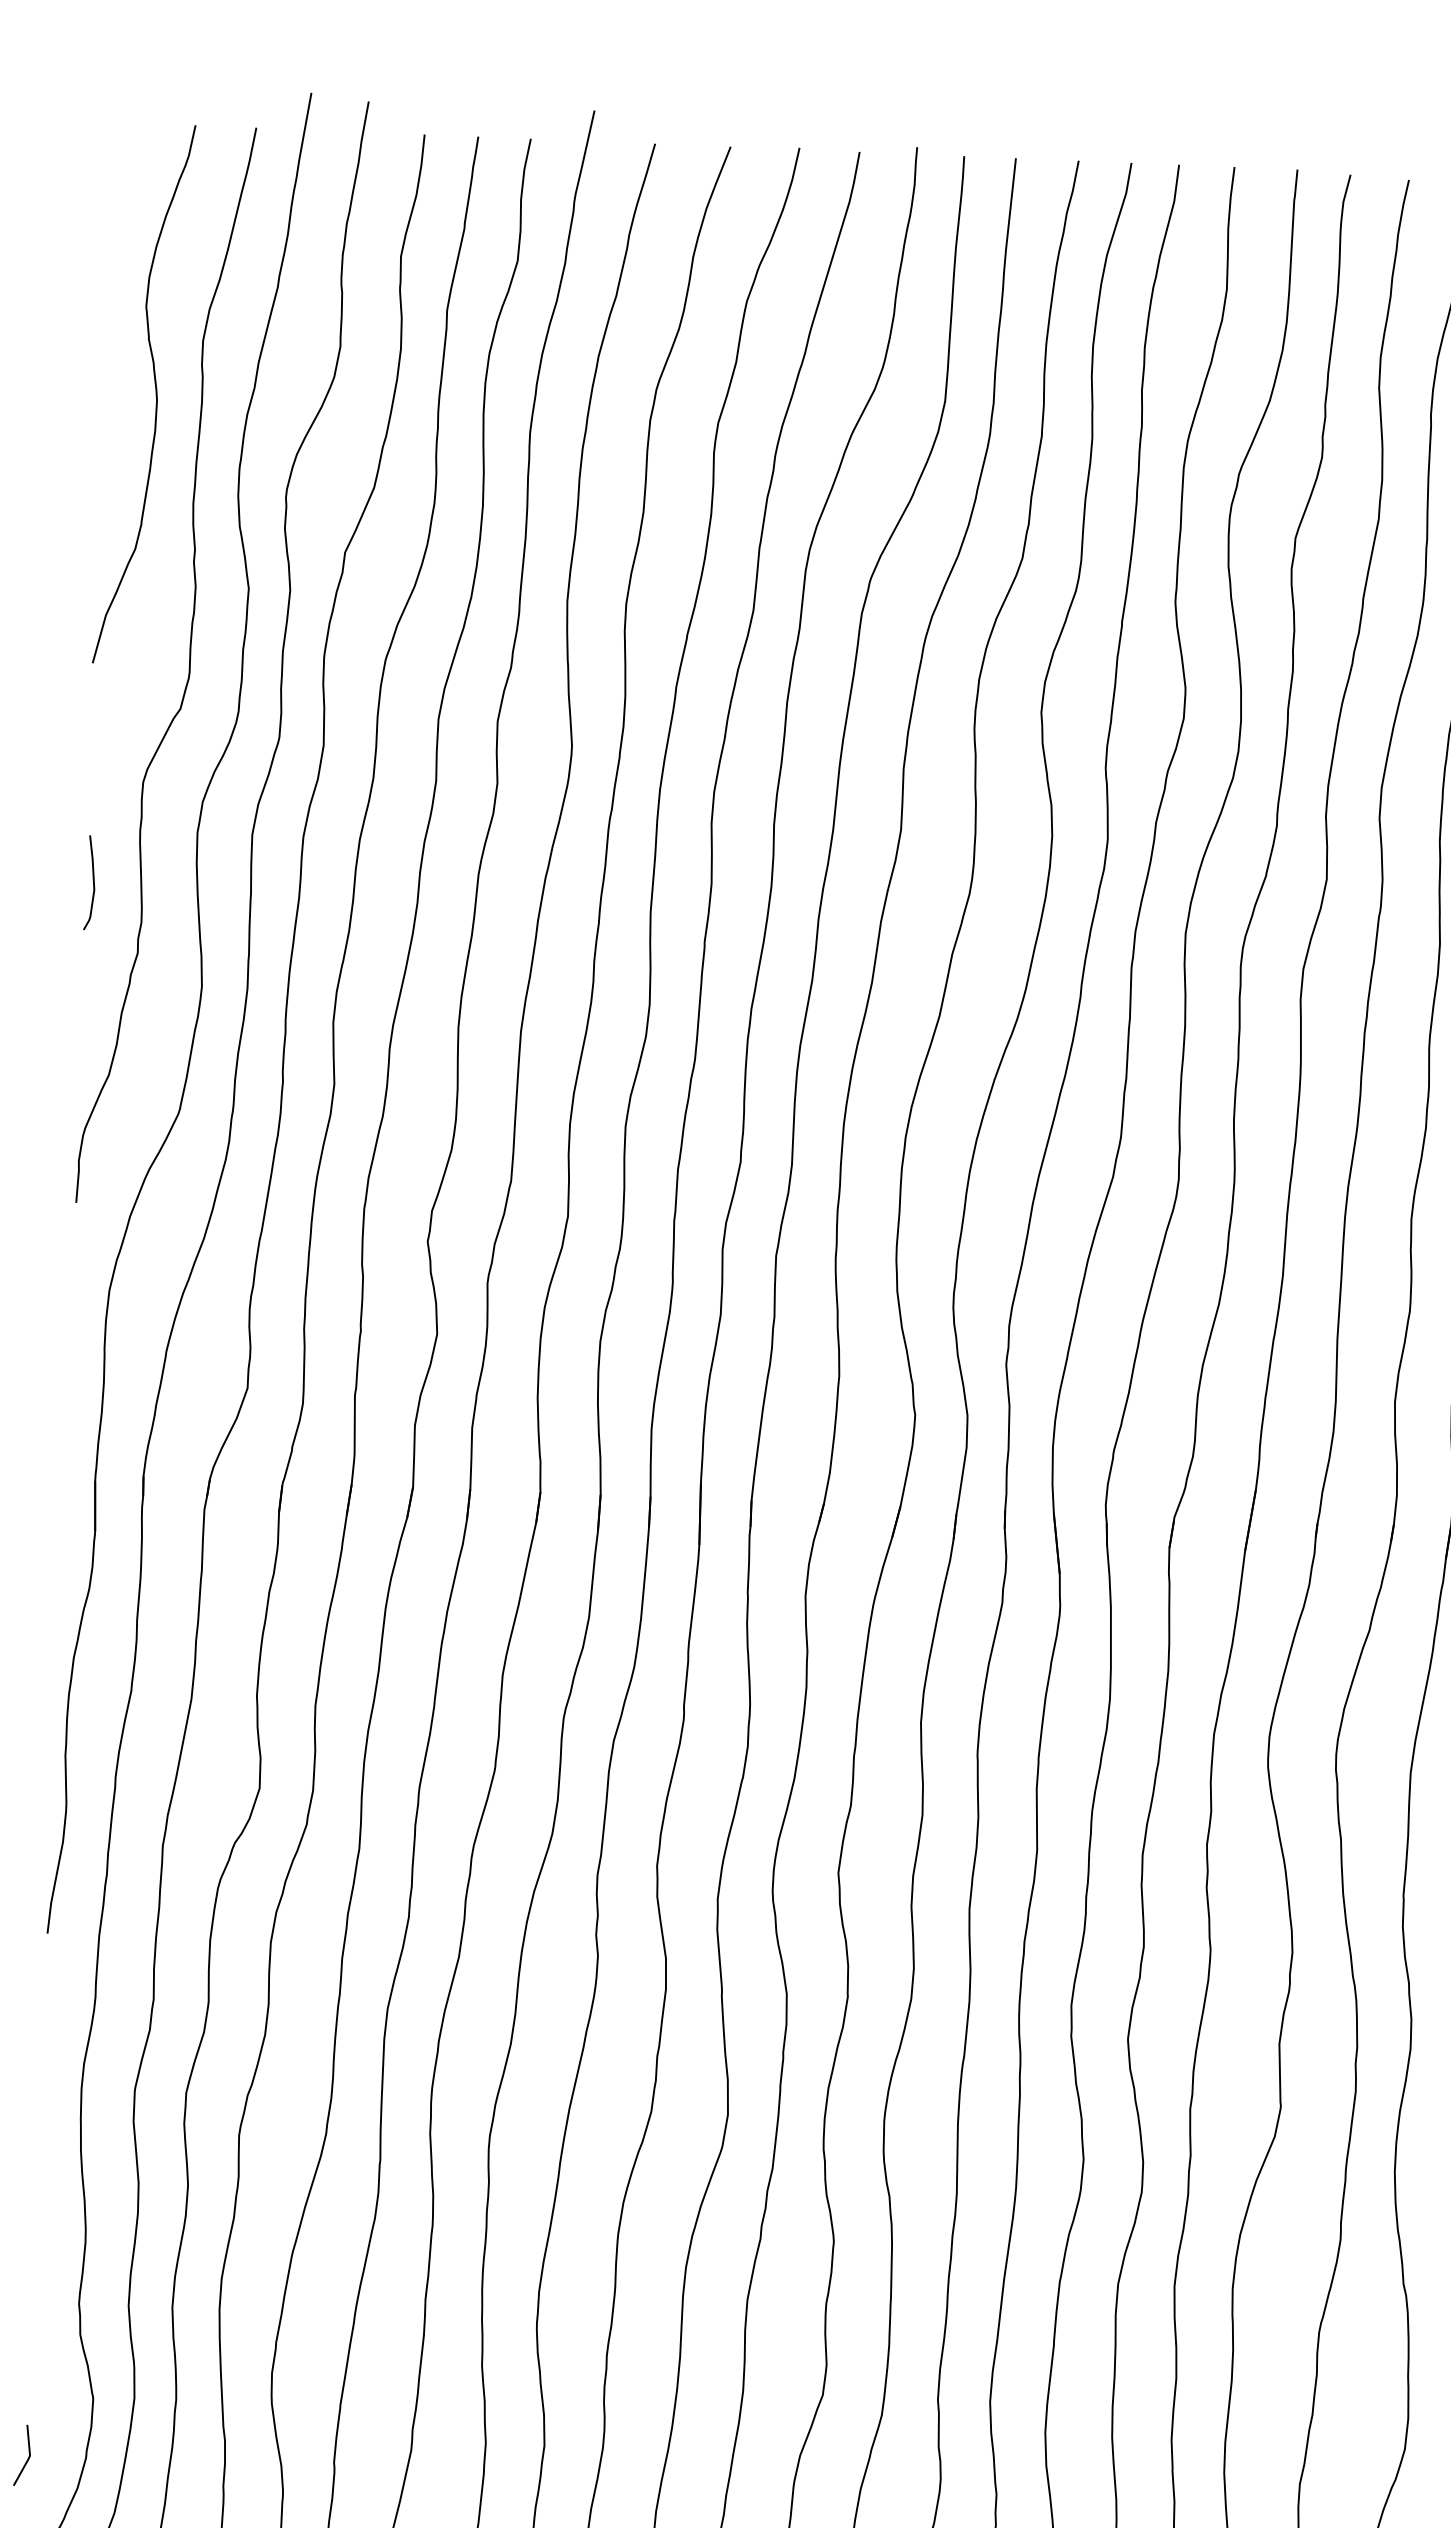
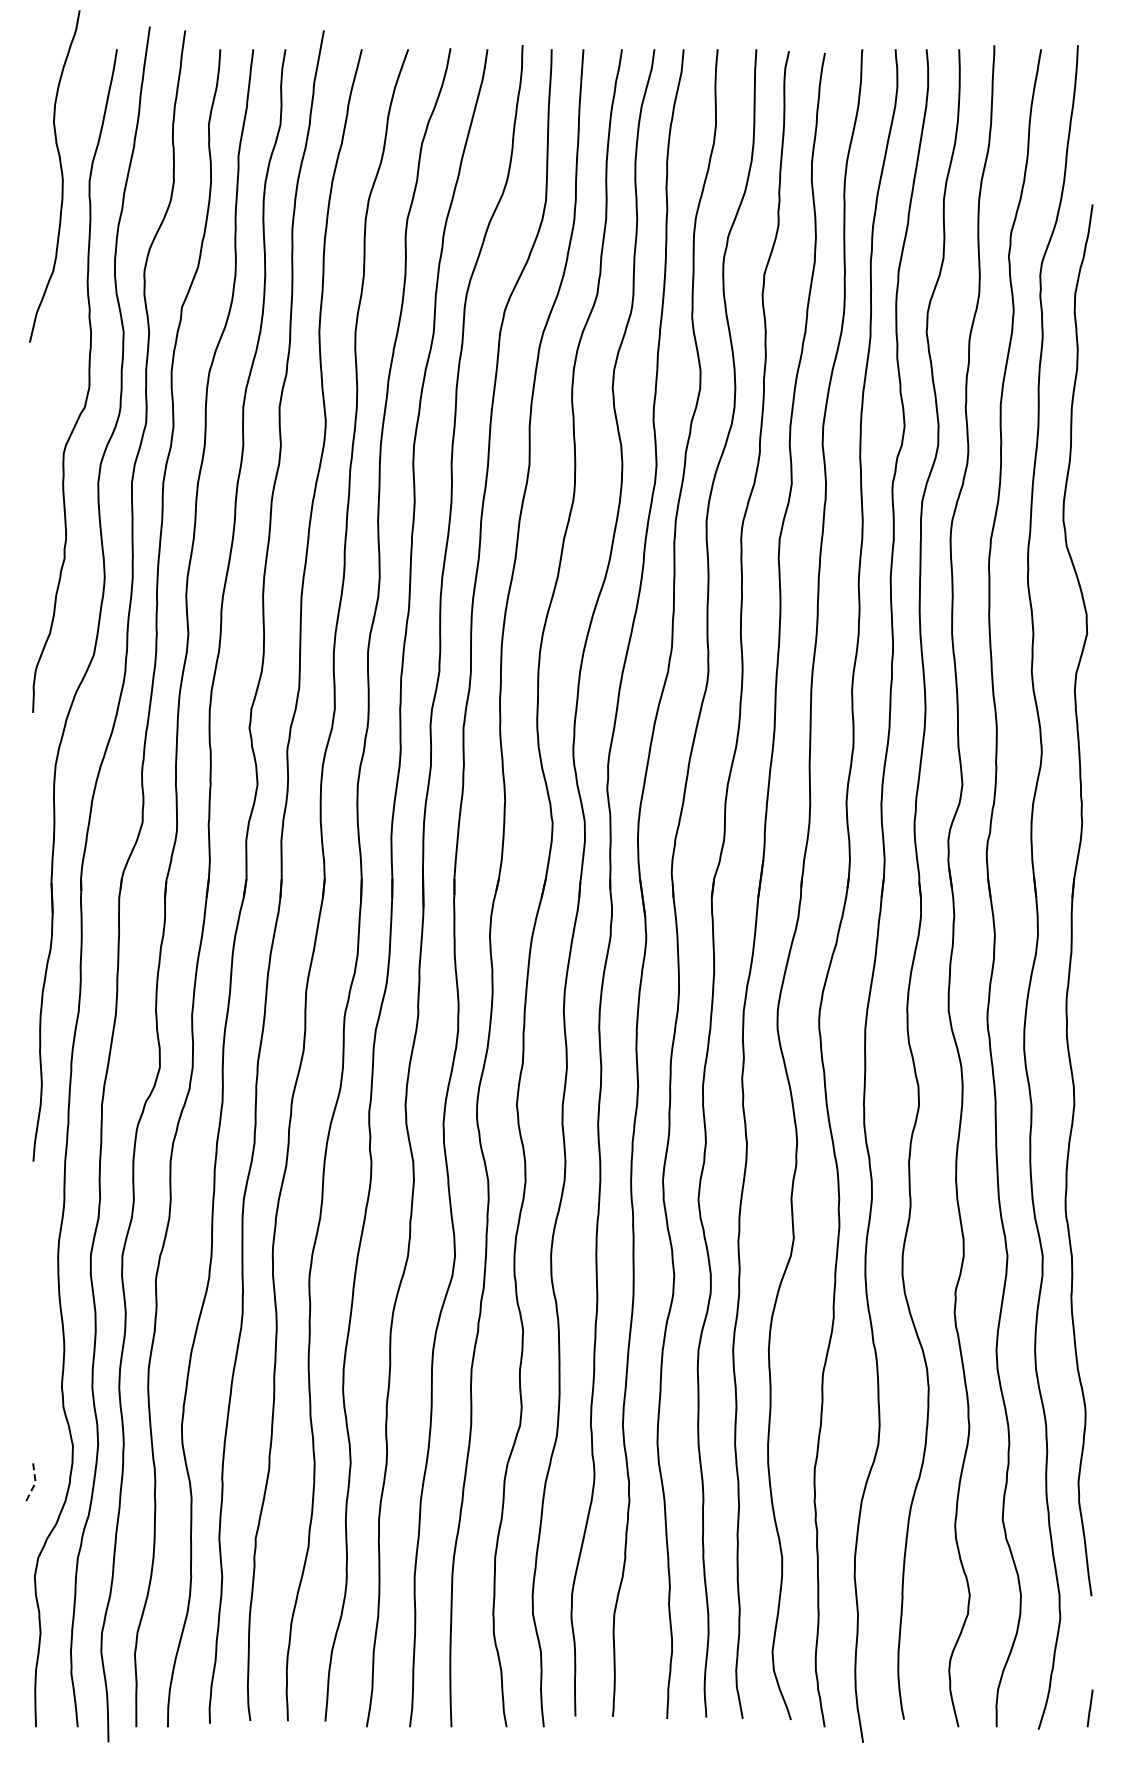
curve: (155, 394) -> (61, 176), moved
curve: (93, 883) -> (35, 516), removed
line: (29, 2456) -> (35, 1482), solid -> dashed

